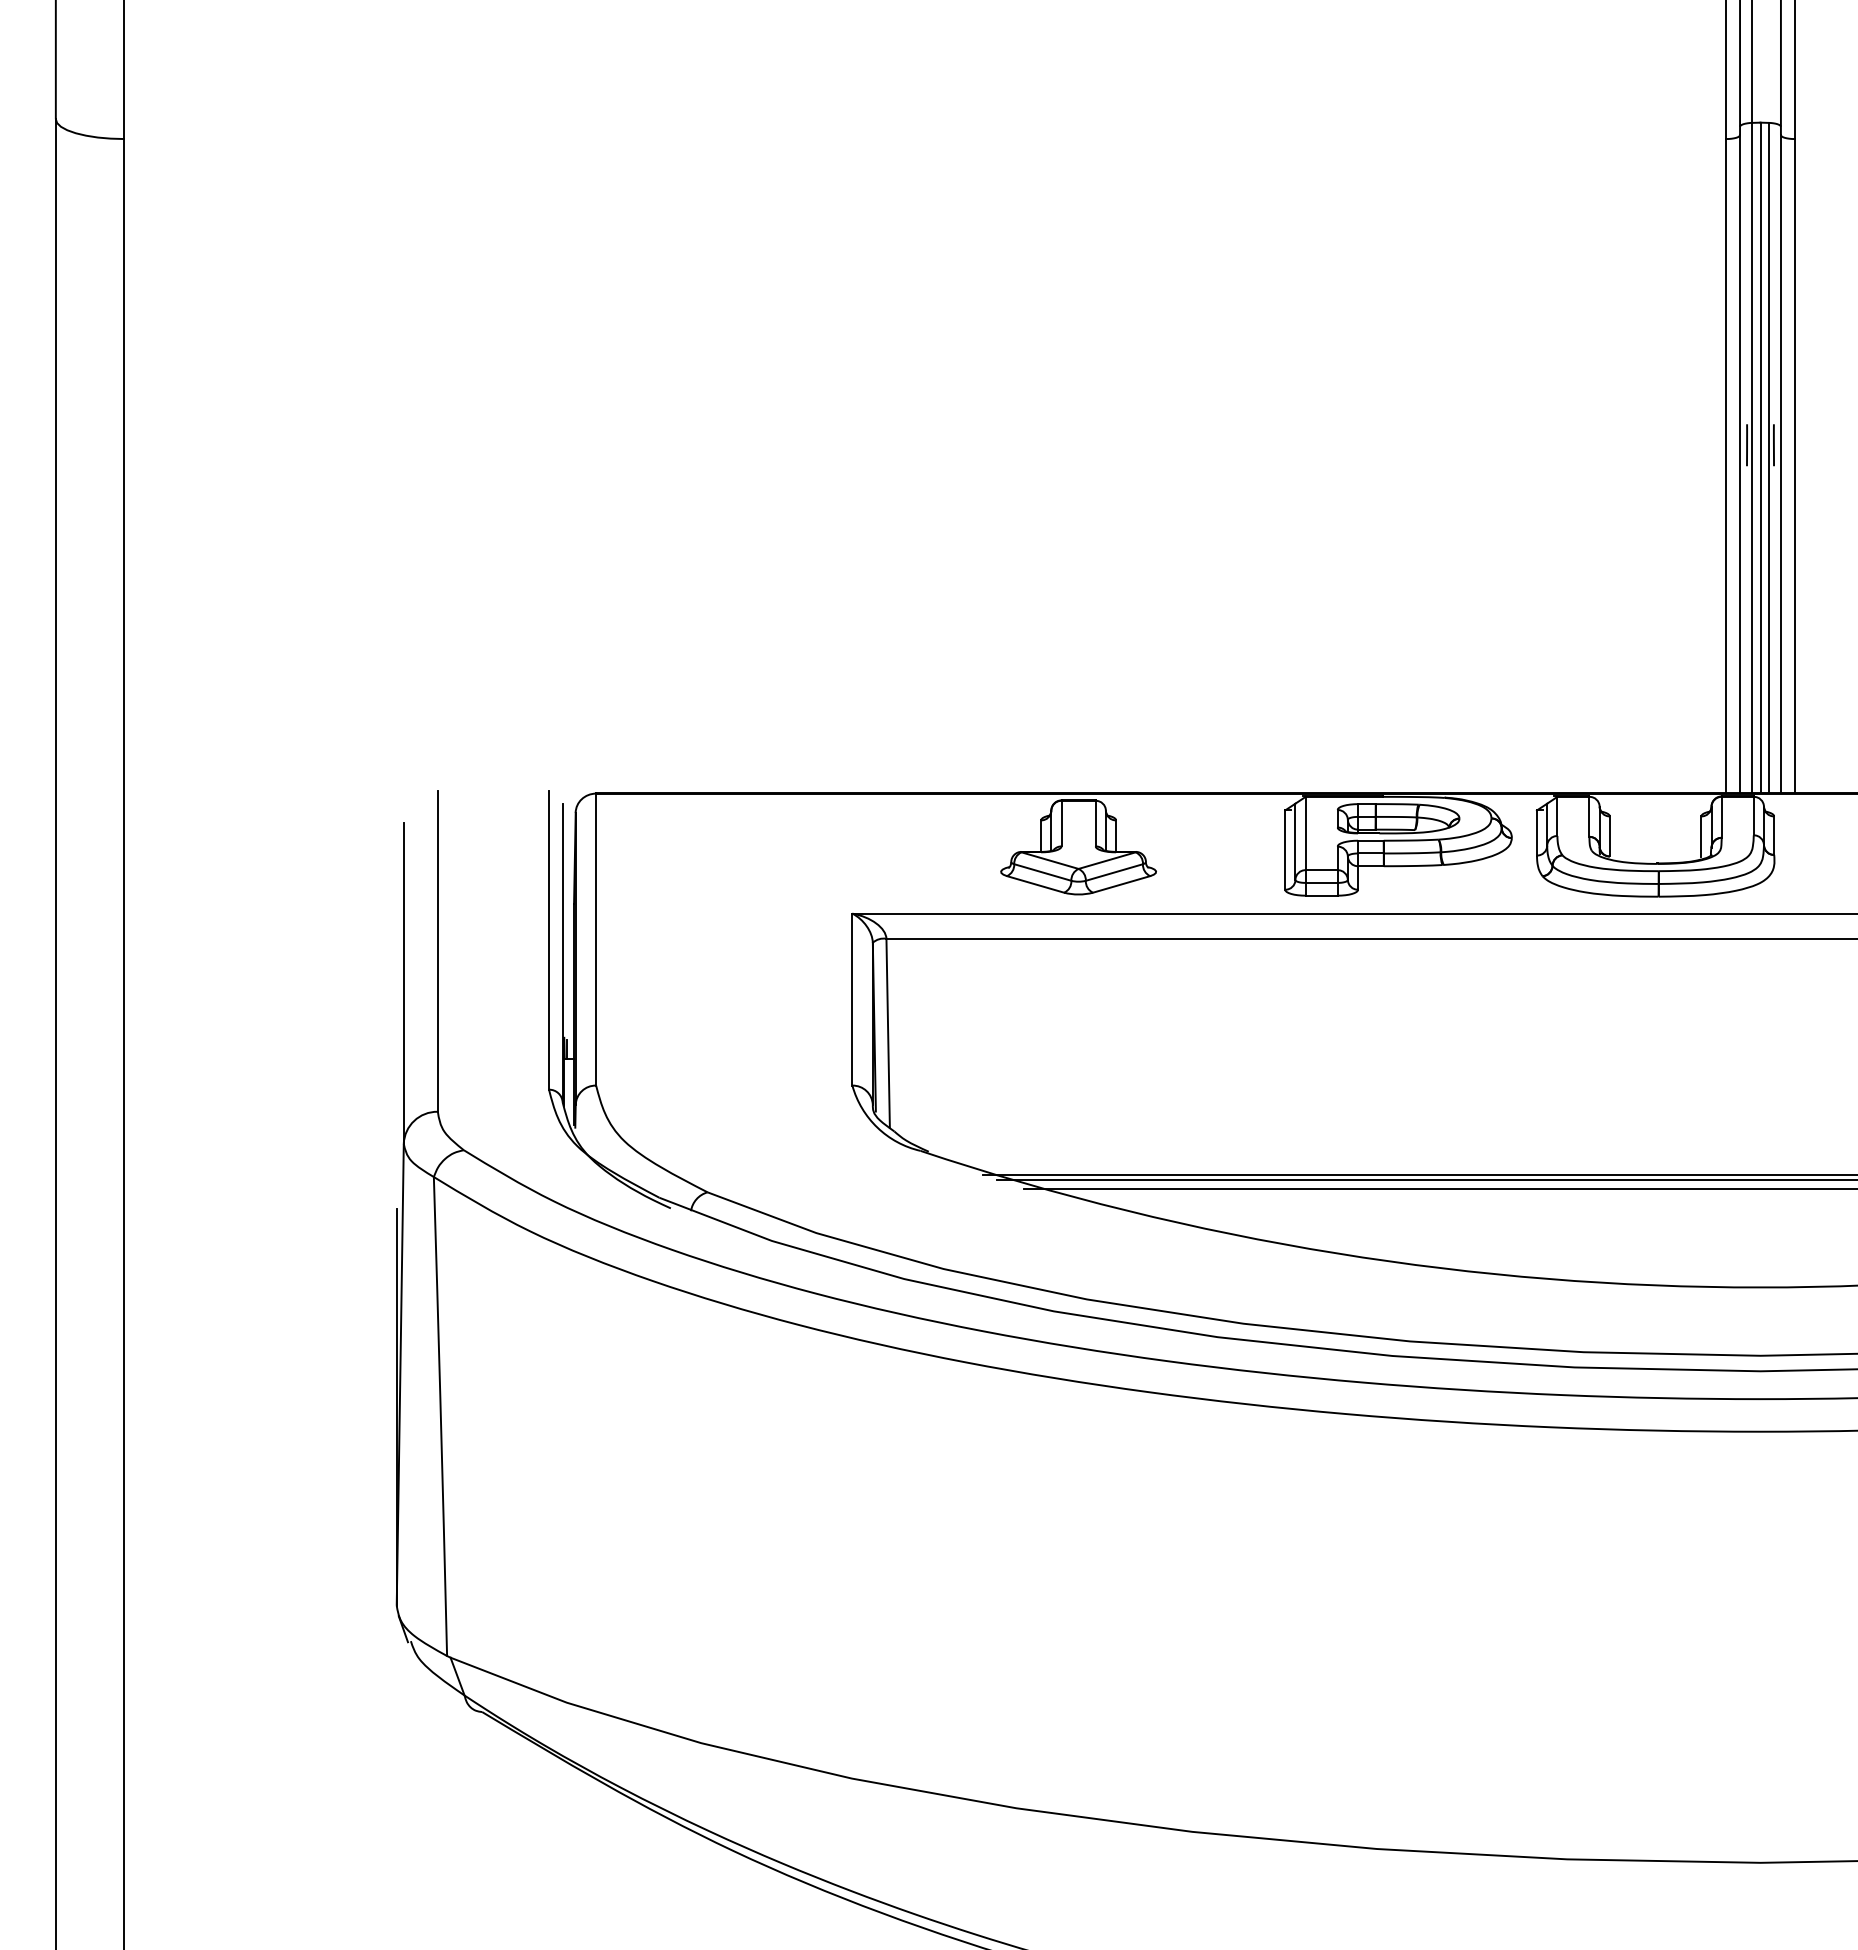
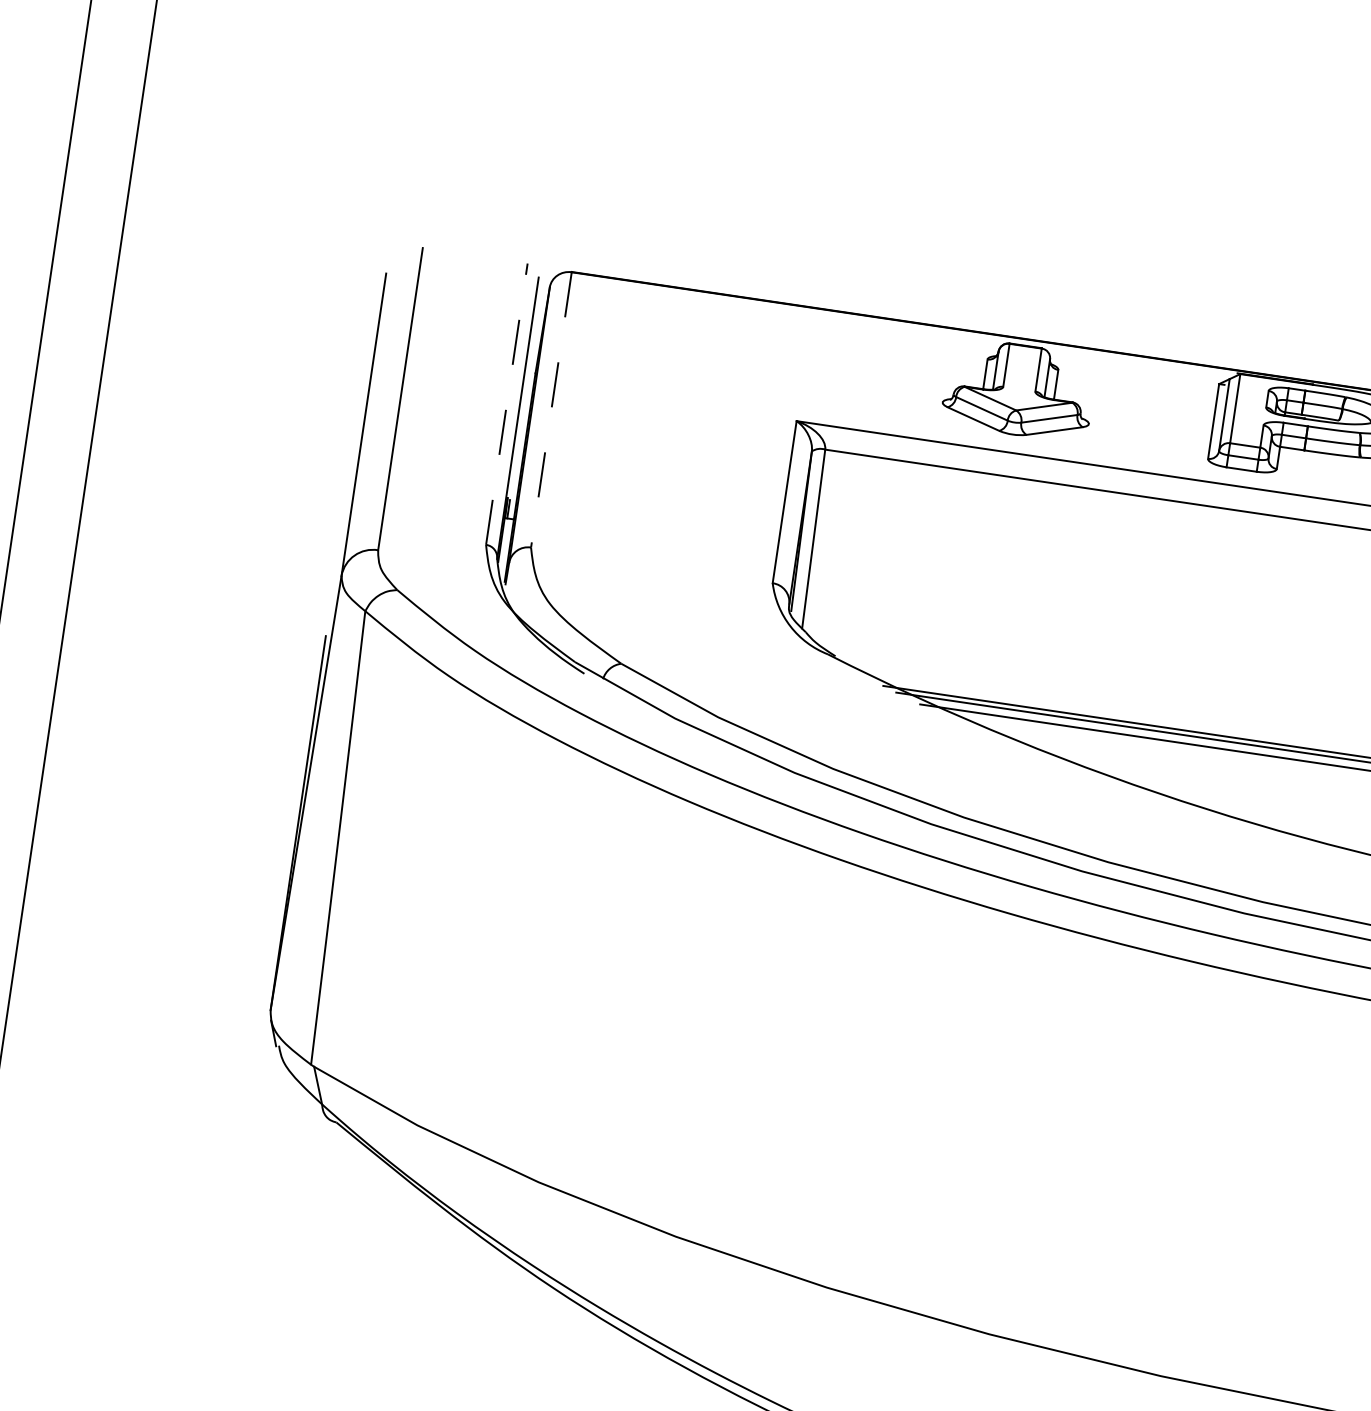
line: (596, 939) -> (551, 409), solid -> dashed
line: (549, 940) -> (507, 404), solid -> dashed

